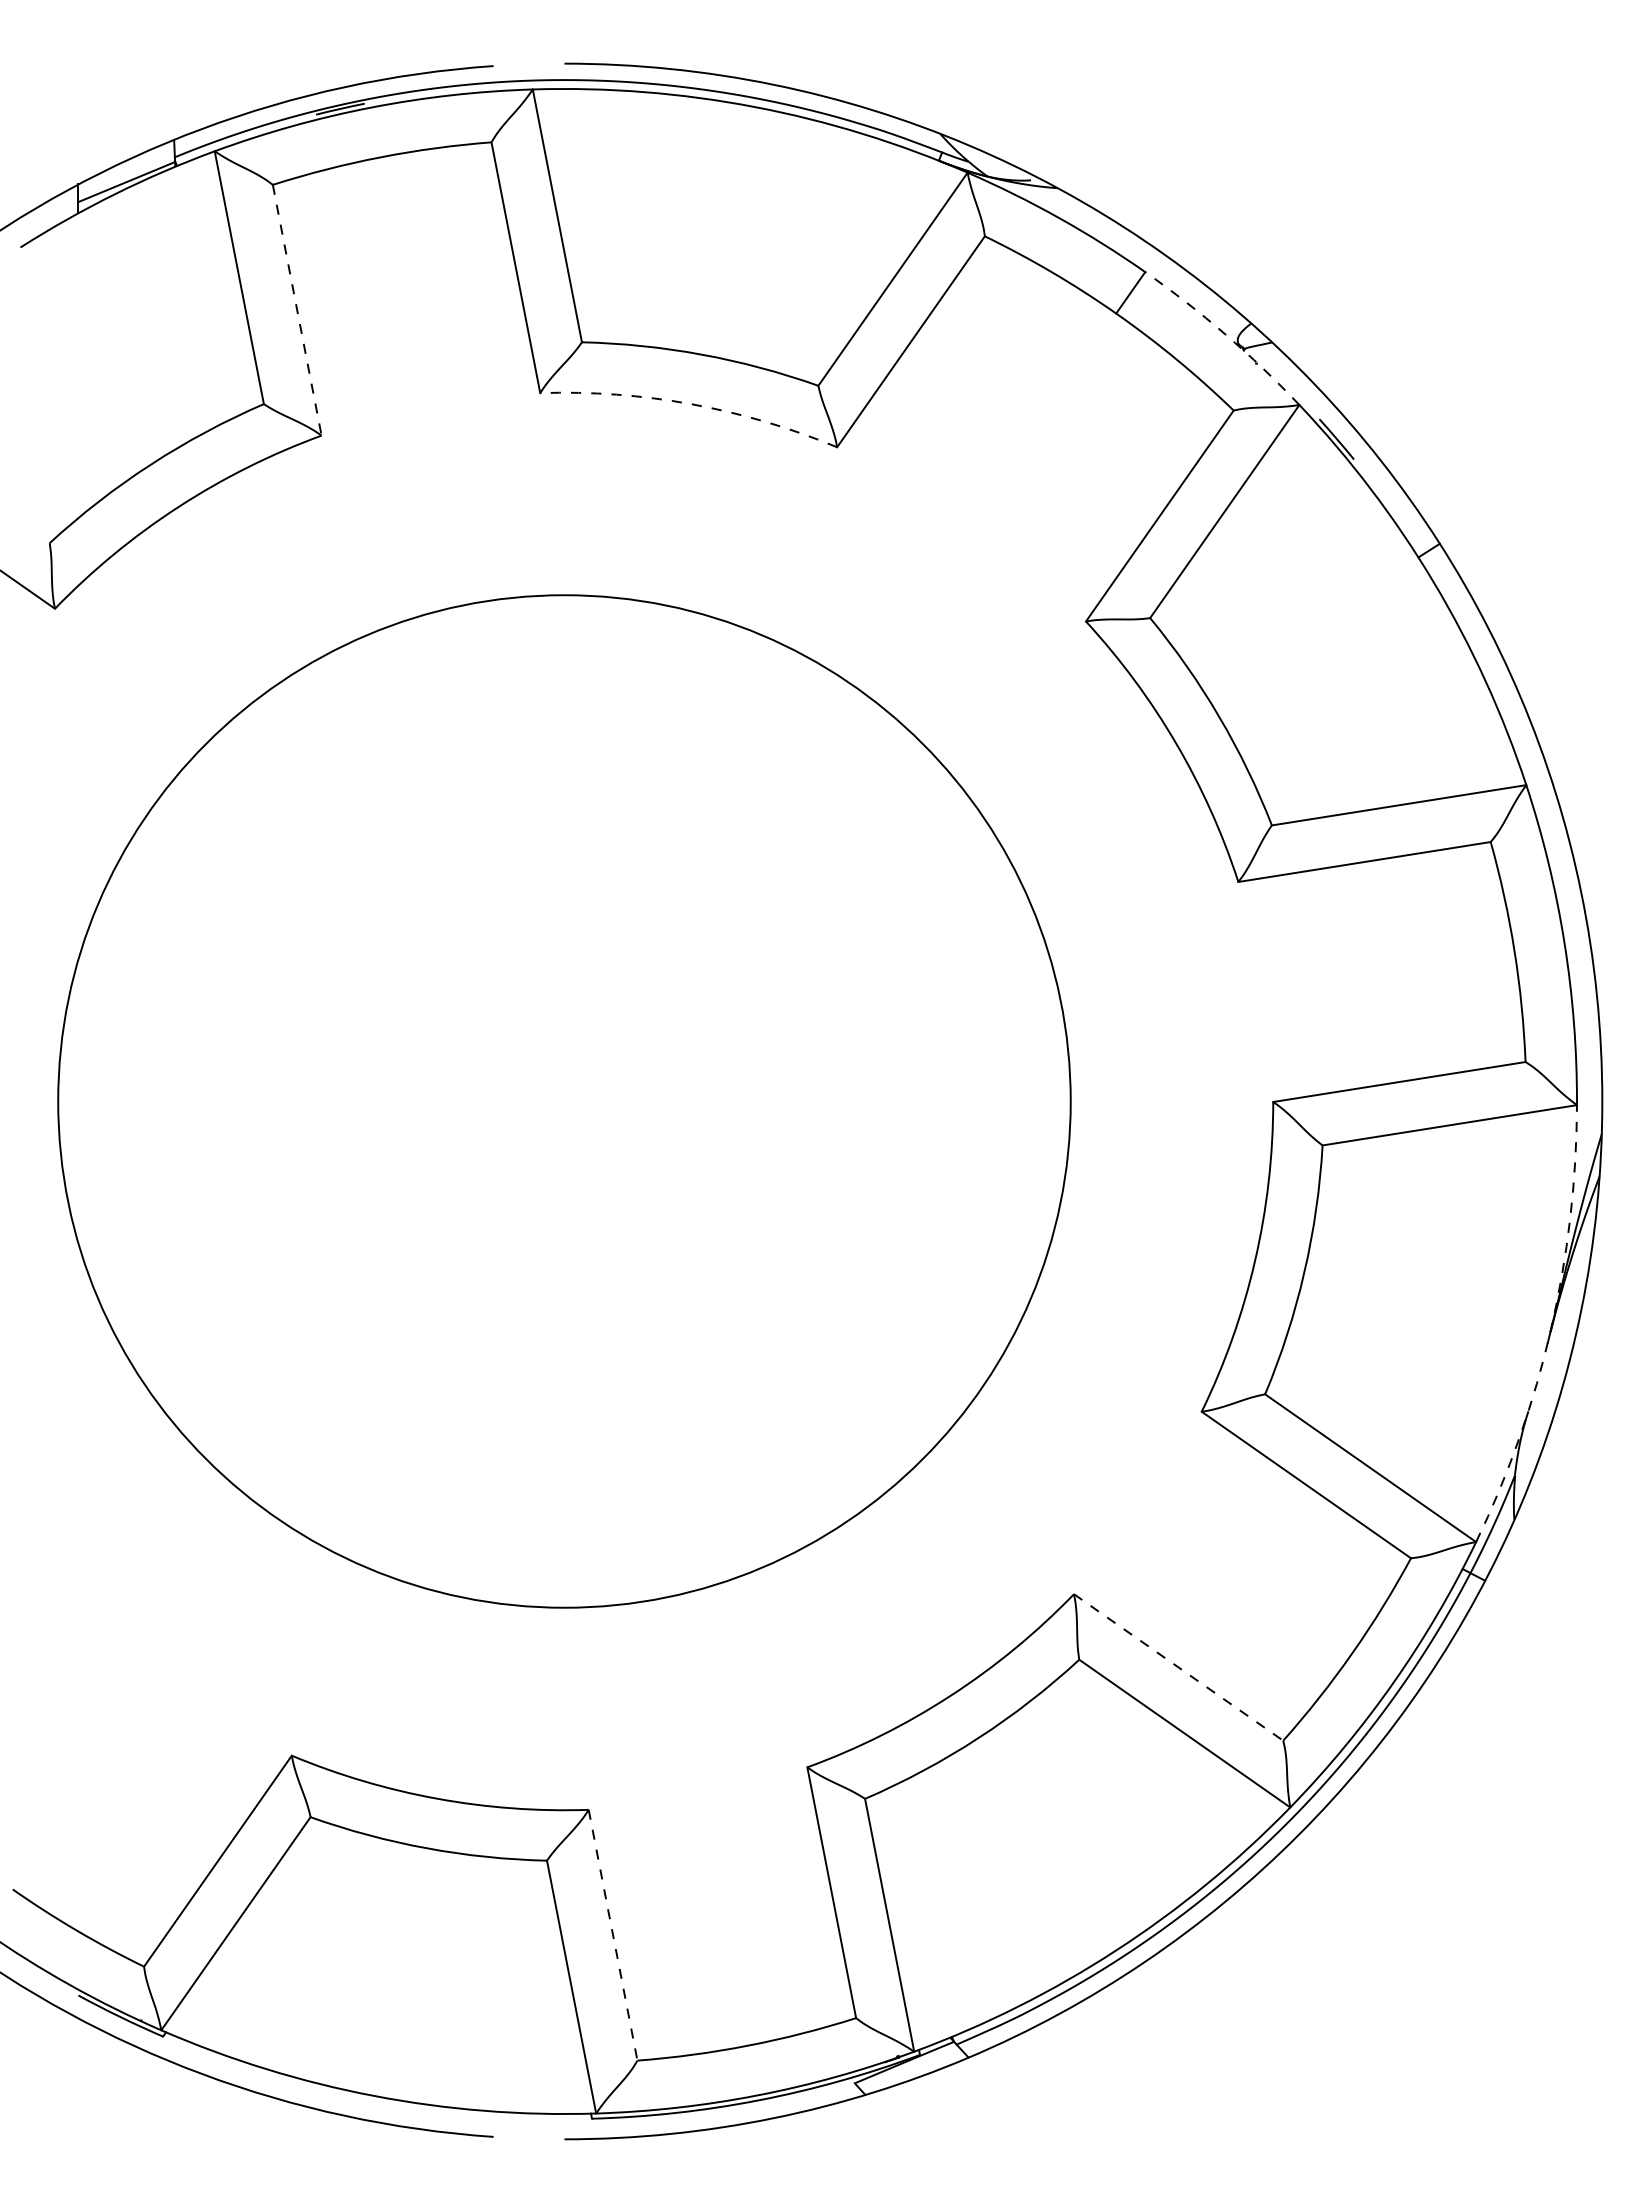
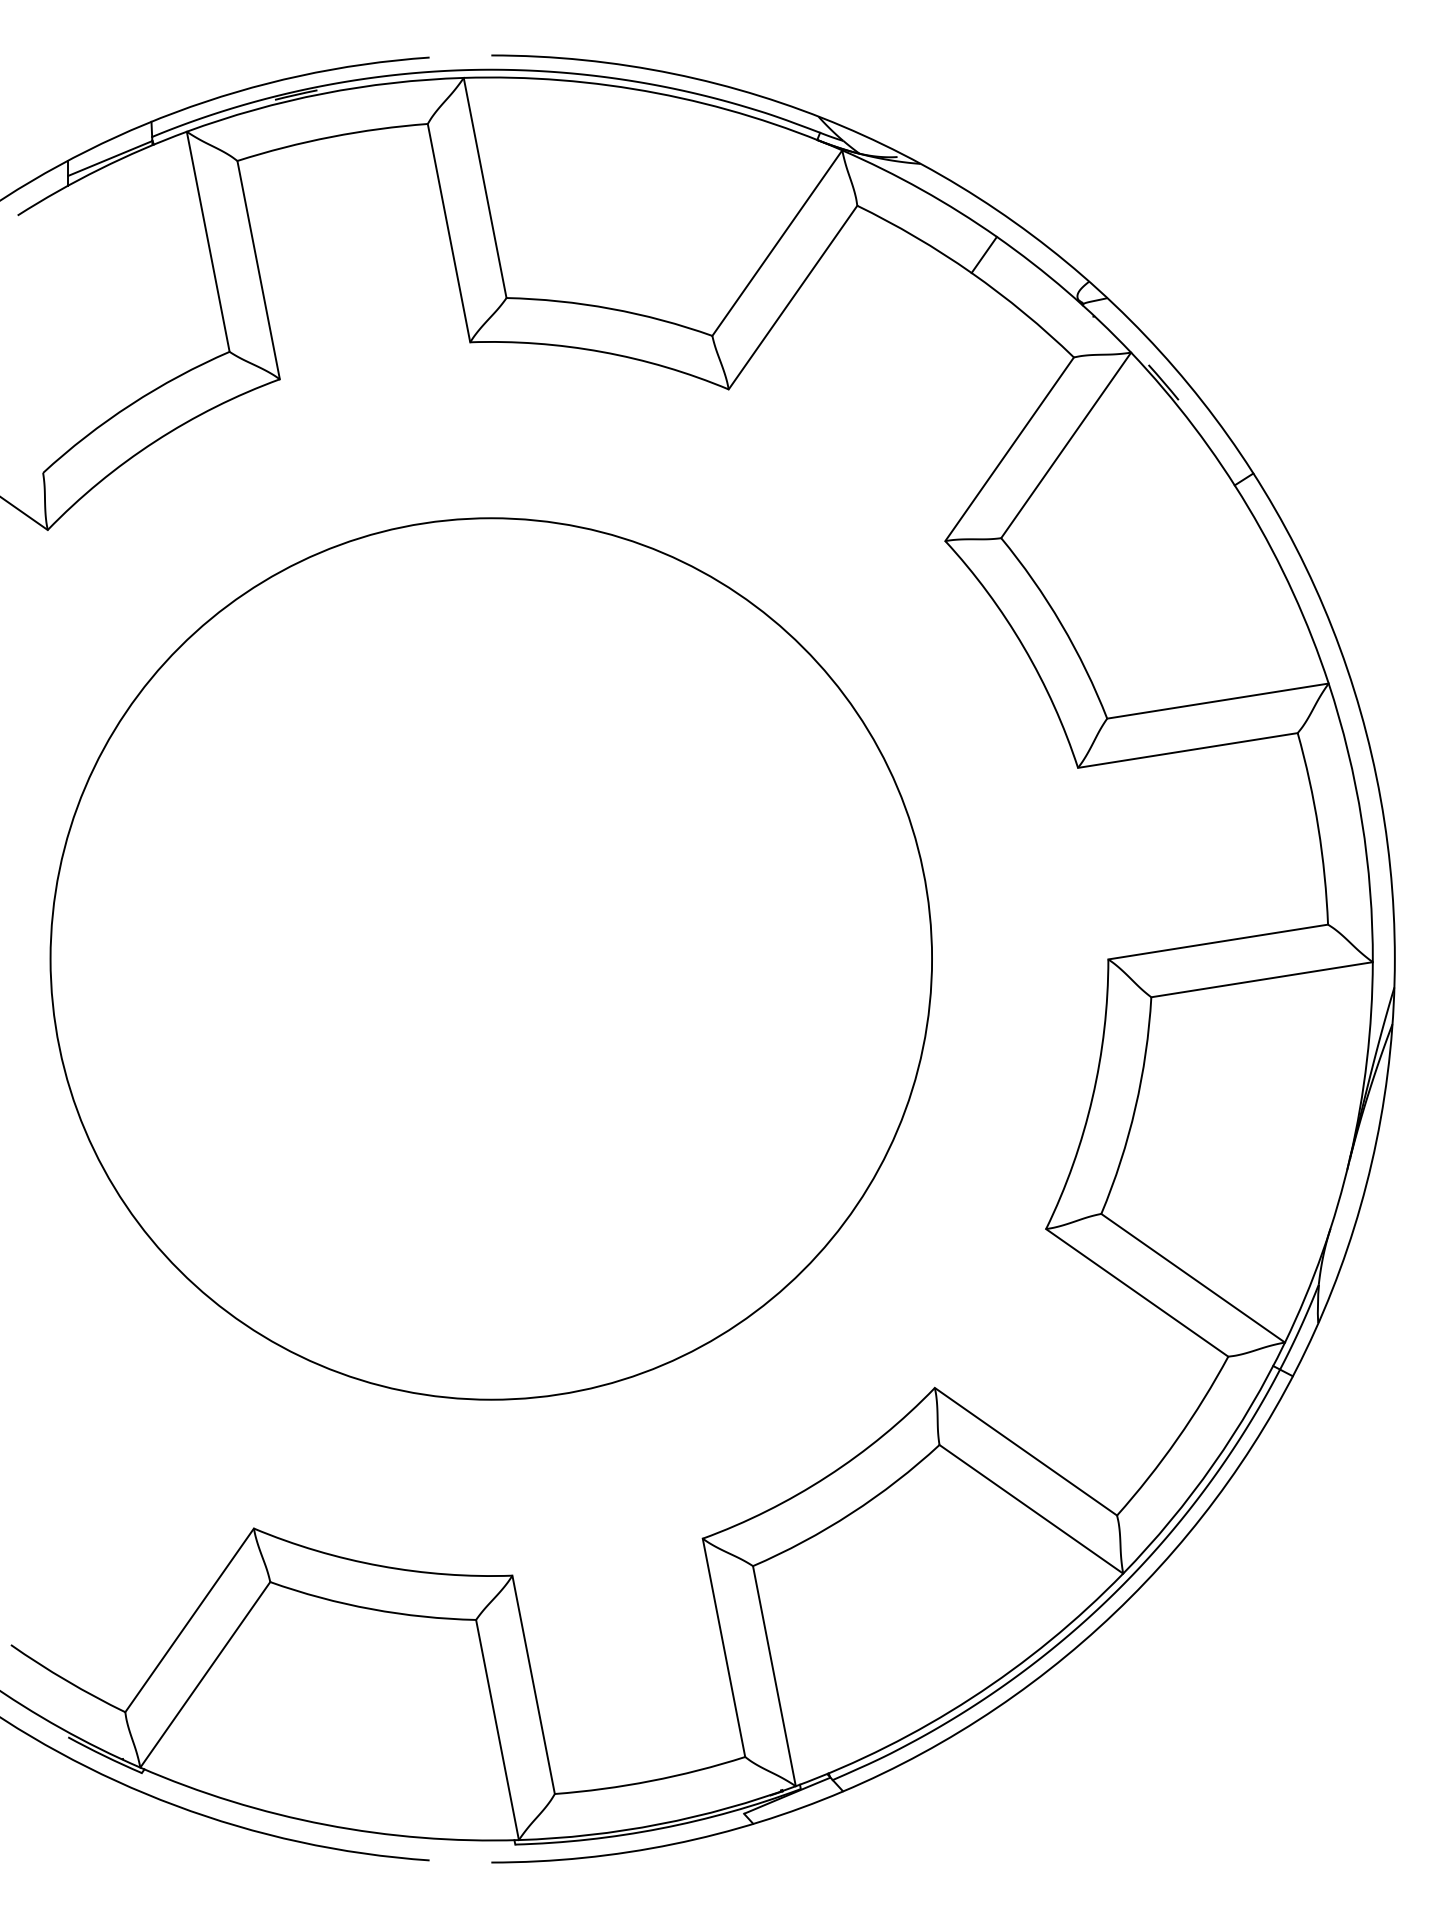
line: (297, 310) -> (258, 270), dashed -> solid
arc: (1225, 334) -> (1066, 291), dashed -> solid
arc: (691, 404) -> (601, 352), dashed -> solid
arc: (1551, 1329) -> (1350, 1157), dashed -> solid
line: (1178, 1667) -> (1025, 1451), dashed -> solid
line: (613, 1935) -> (533, 1685), dashed -> solid

